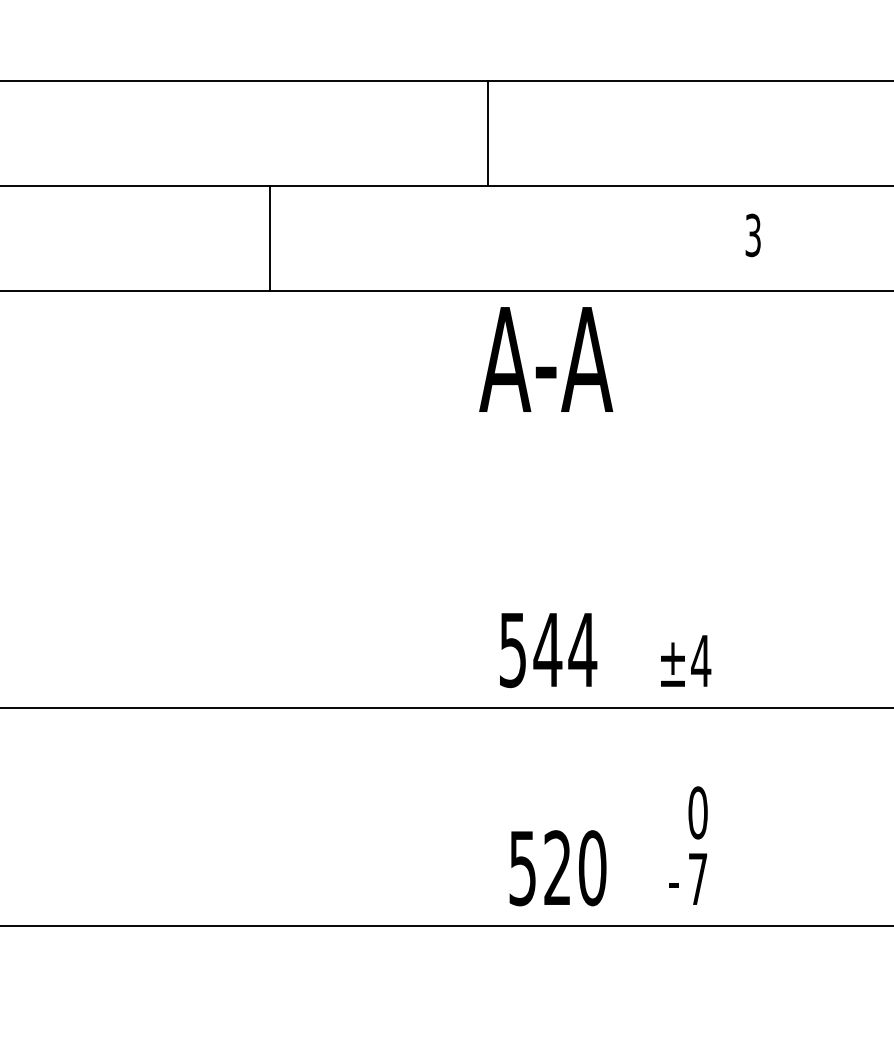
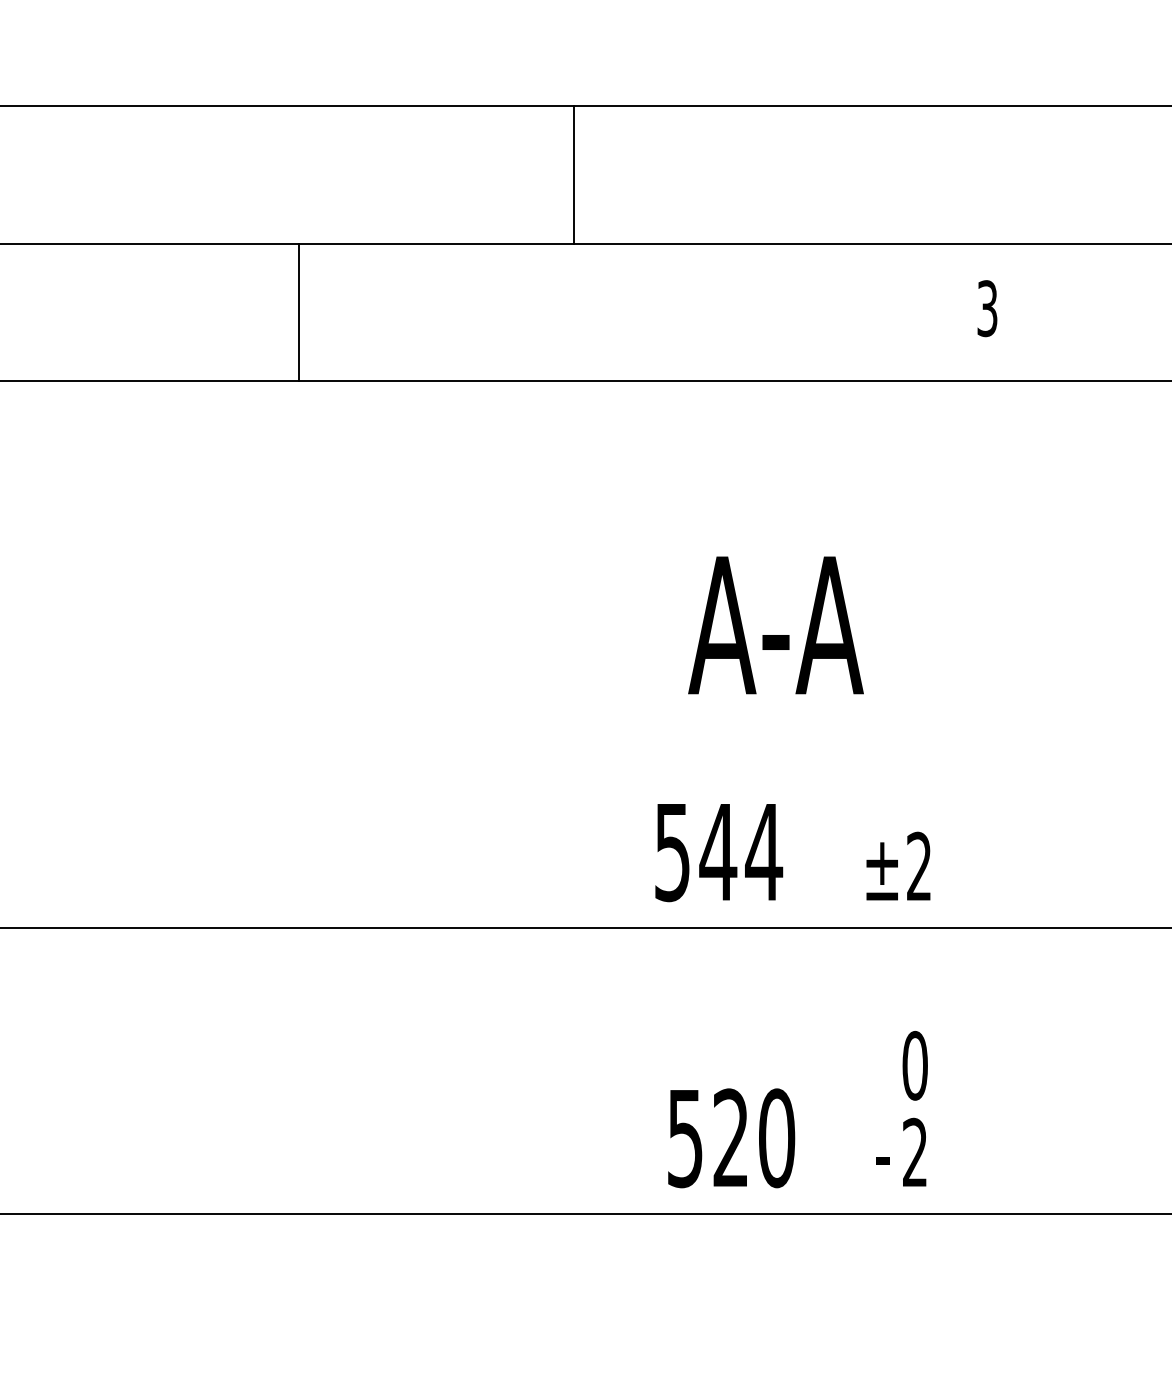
line: (487, 133) -> (574, 174), moved
line: (269, 238) -> (298, 312), moved
text: (545, 359) -> (775, 625), moved
text: (700, 660) -> (918, 865), ±4 -> ±2
text: (697, 878) -> (914, 1151), 7 -> 2

